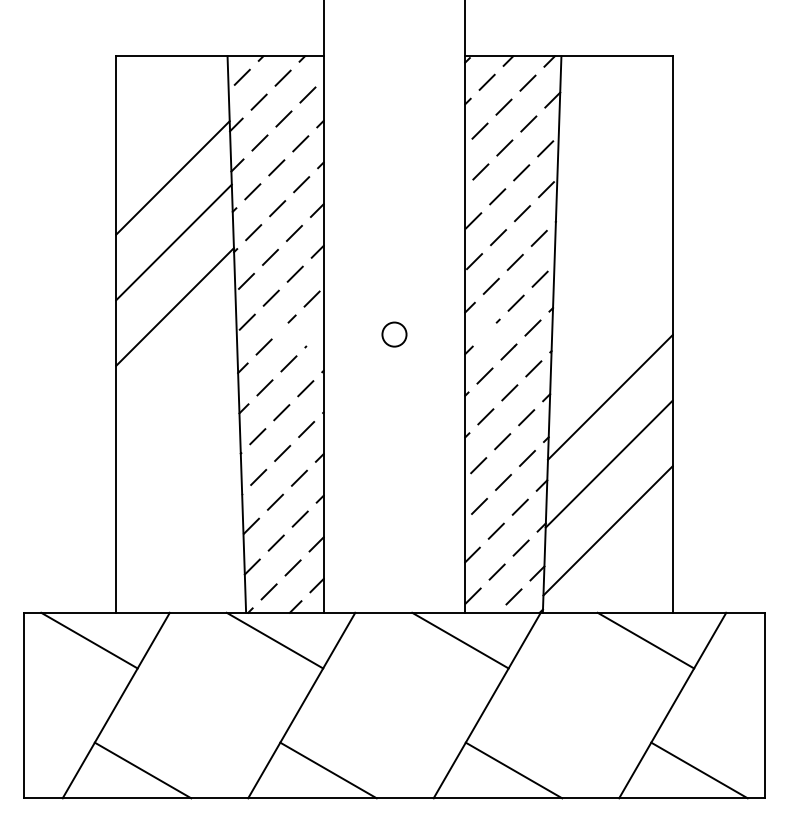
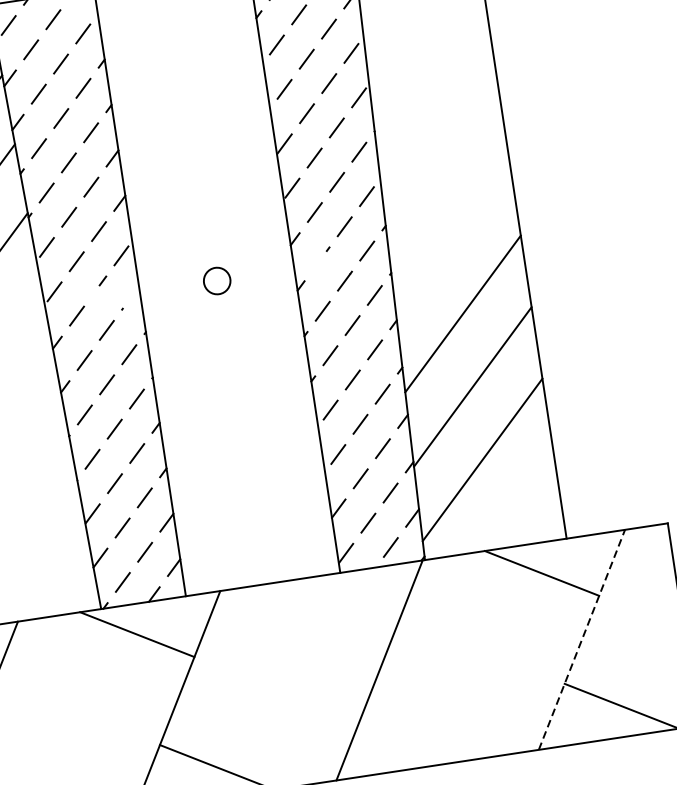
line: (460, 640) -> (339, 603), removed
line: (672, 705) -> (581, 639), solid -> dashed
line: (513, 770) -> (418, 736), removed

